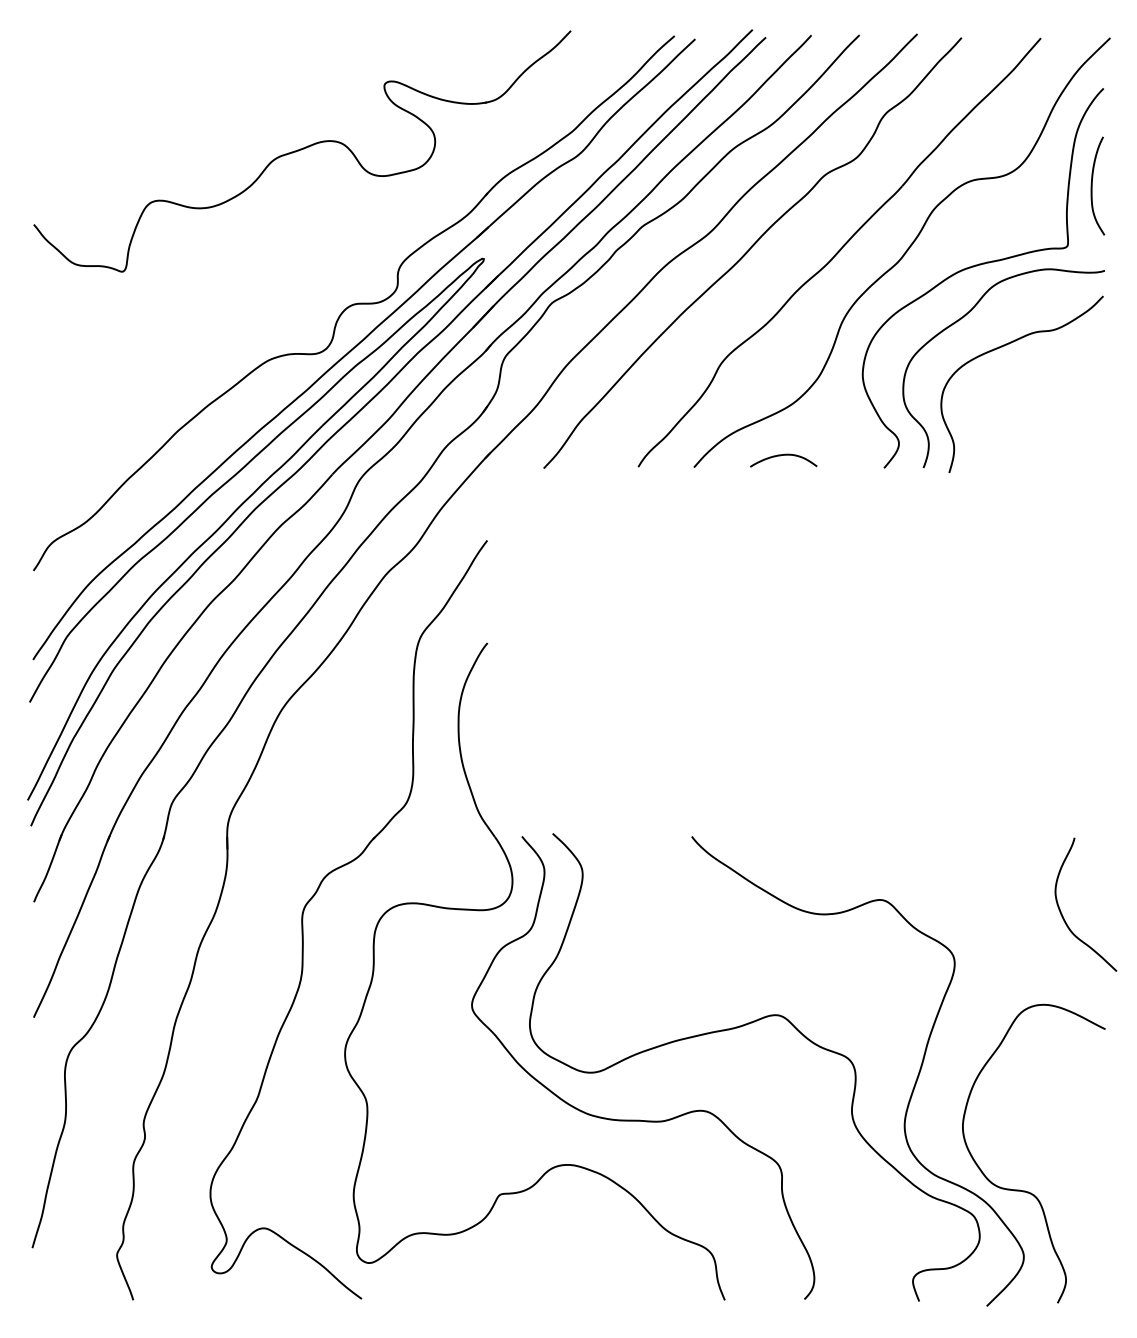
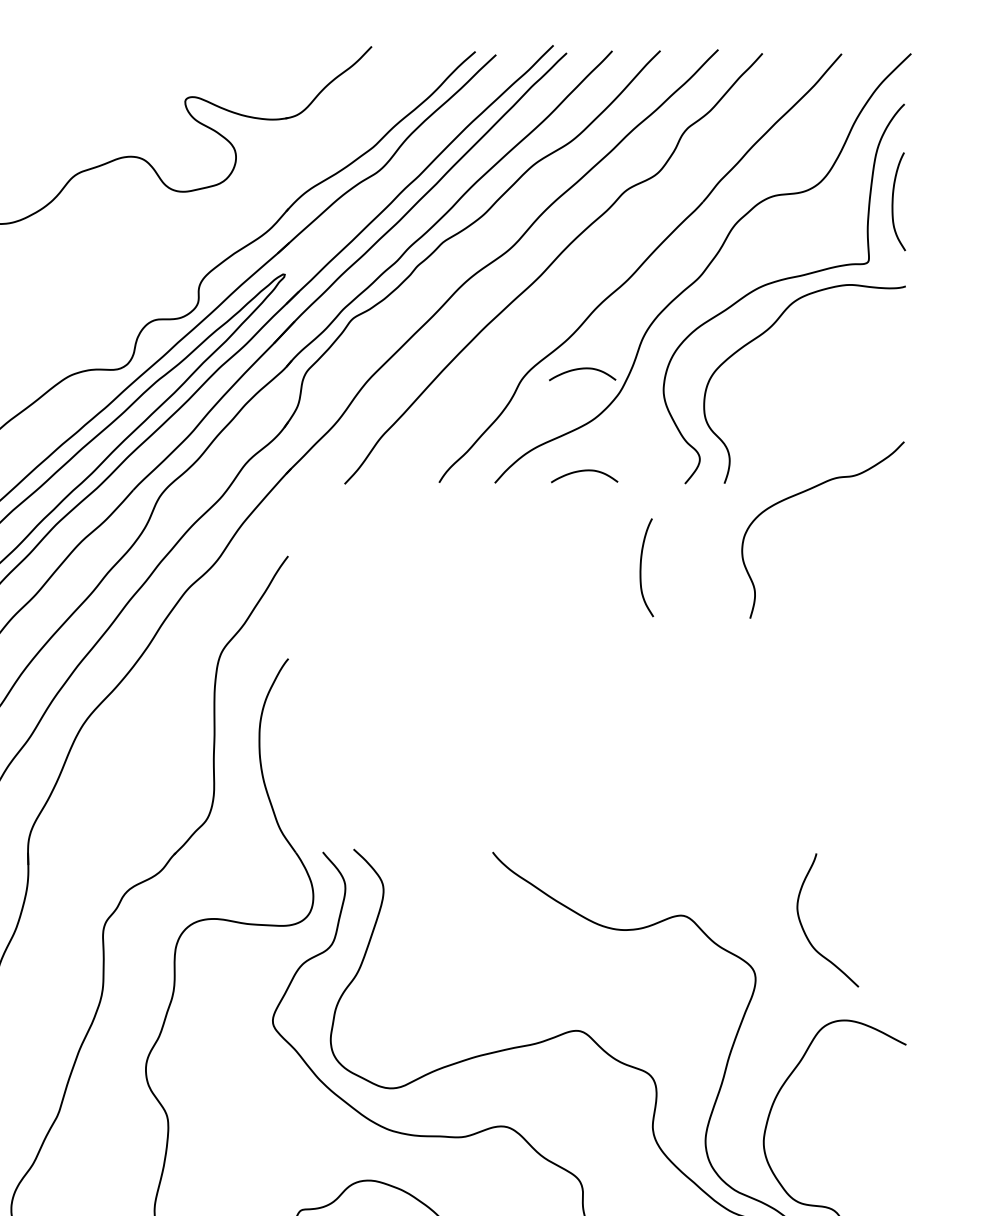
curve: (1002, 347) -> (803, 493), moved
curve: (781, 353) -> (582, 369), added
curve: (840, 551) -> (641, 567), added
curve: (1062, 913) -> (804, 929), moved

